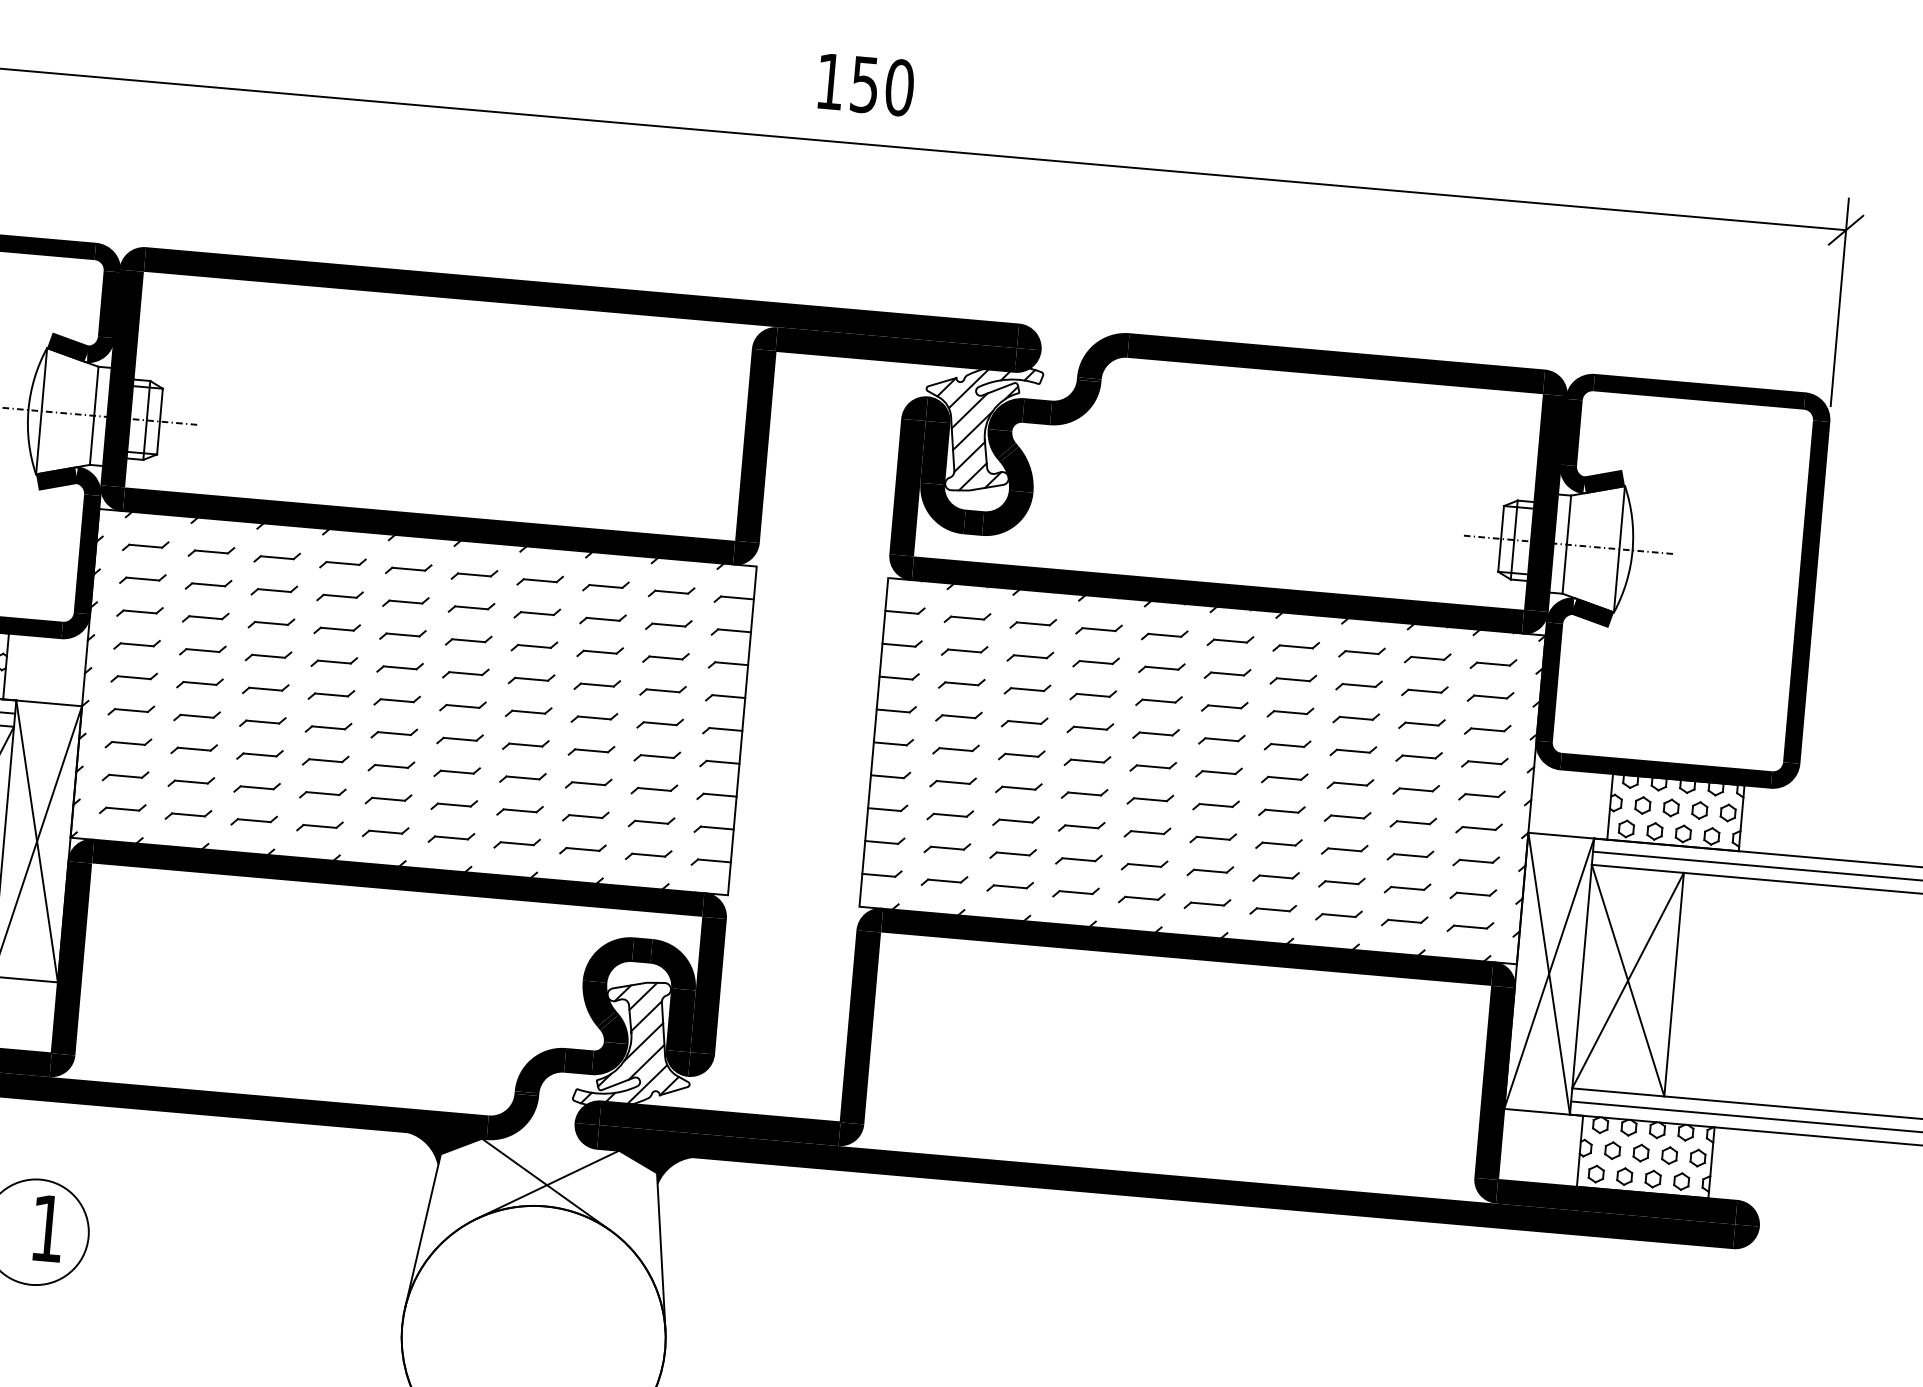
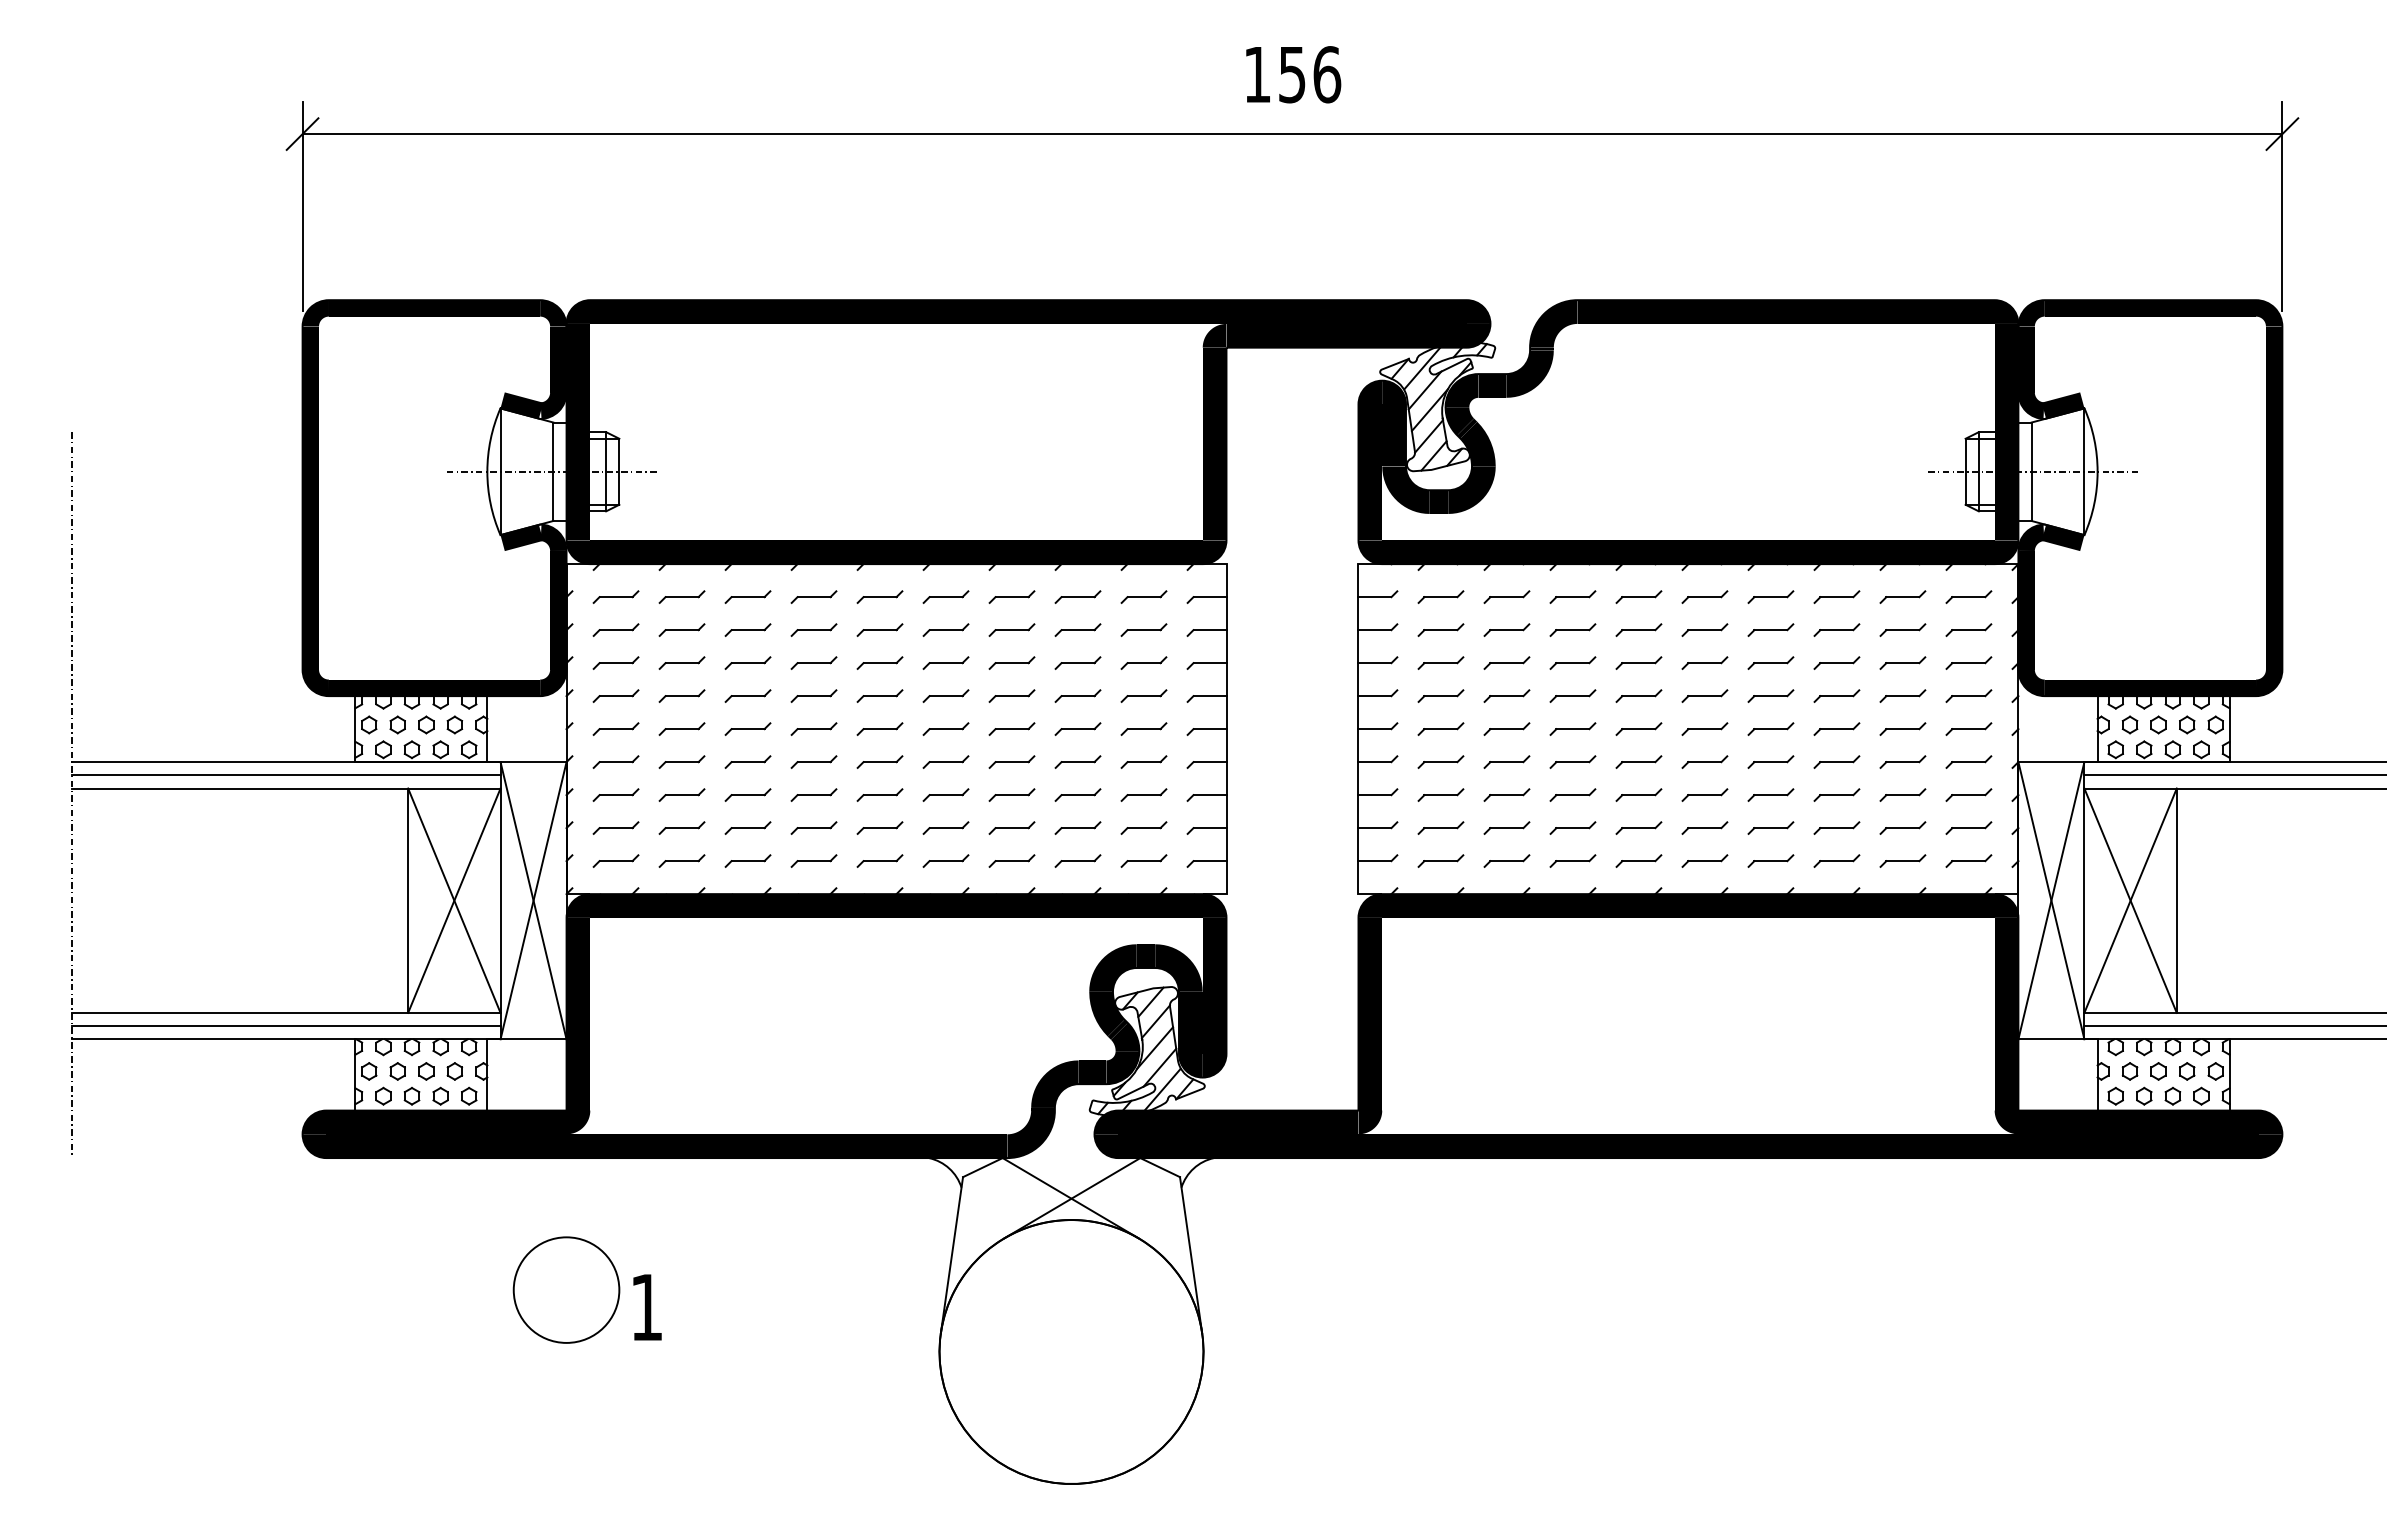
text: (900, 87) -> (1327, 74), 150 -> 156
fill: (443, 1149) -> (965, 1172), removed
fill: (653, 1168) -> (1176, 1172), removed
text: (48, 1228) -> (647, 1307), moved

